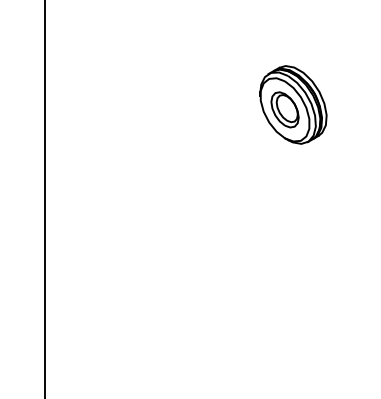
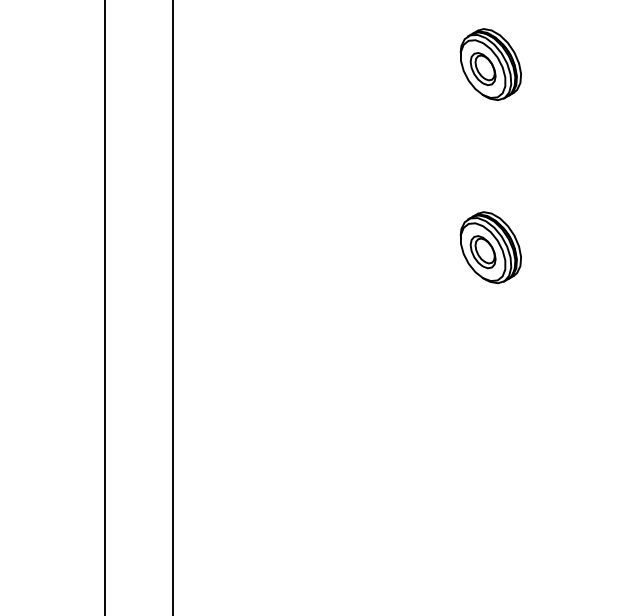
part: (293, 104) -> (490, 247), size x0.71

